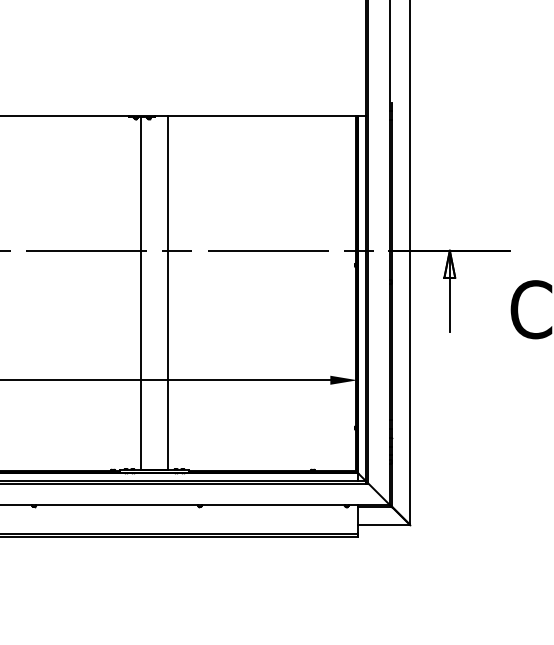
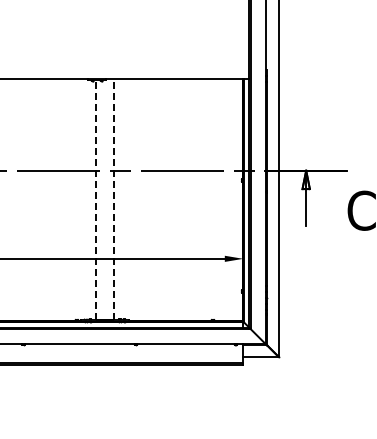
line: (141, 293) -> (96, 199), solid -> dashed
line: (166, 293) -> (113, 199), solid -> dashed

